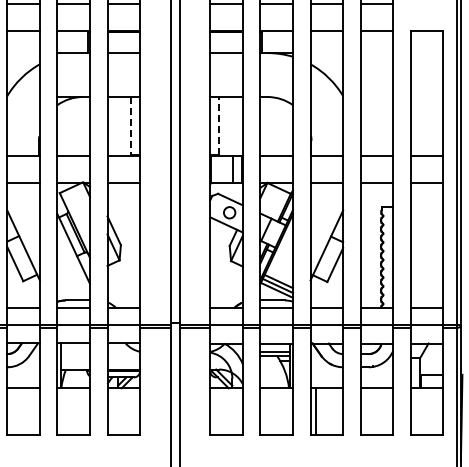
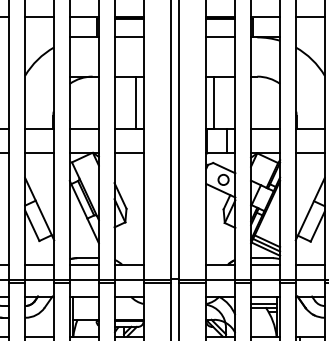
line: (219, 125) -> (214, 102), dashed -> solid
line: (131, 126) -> (135, 102), dashed -> solid

